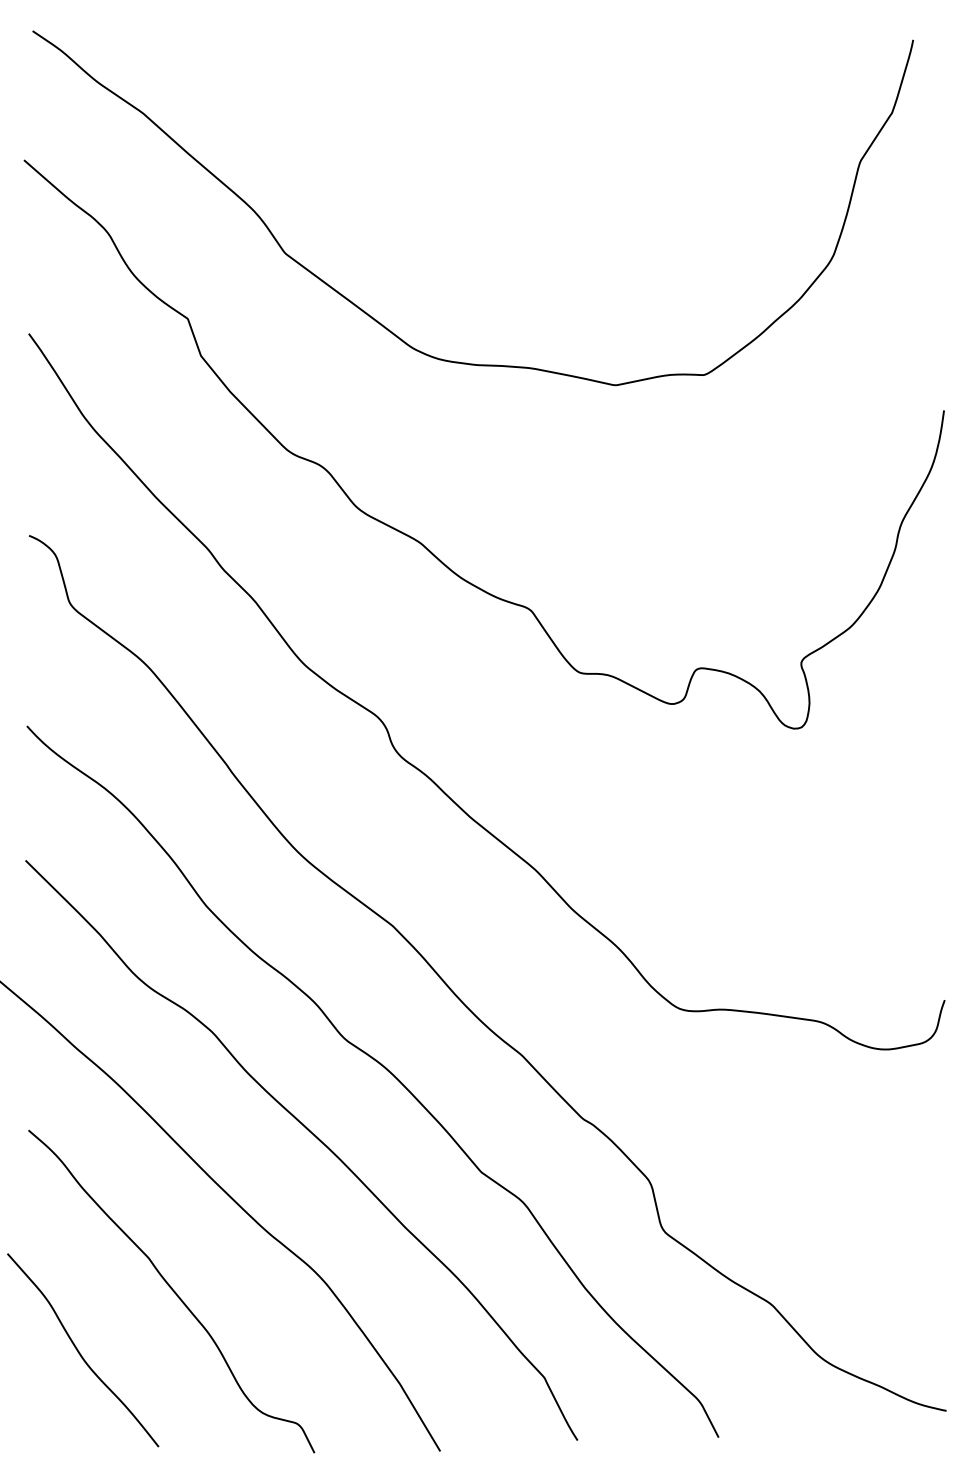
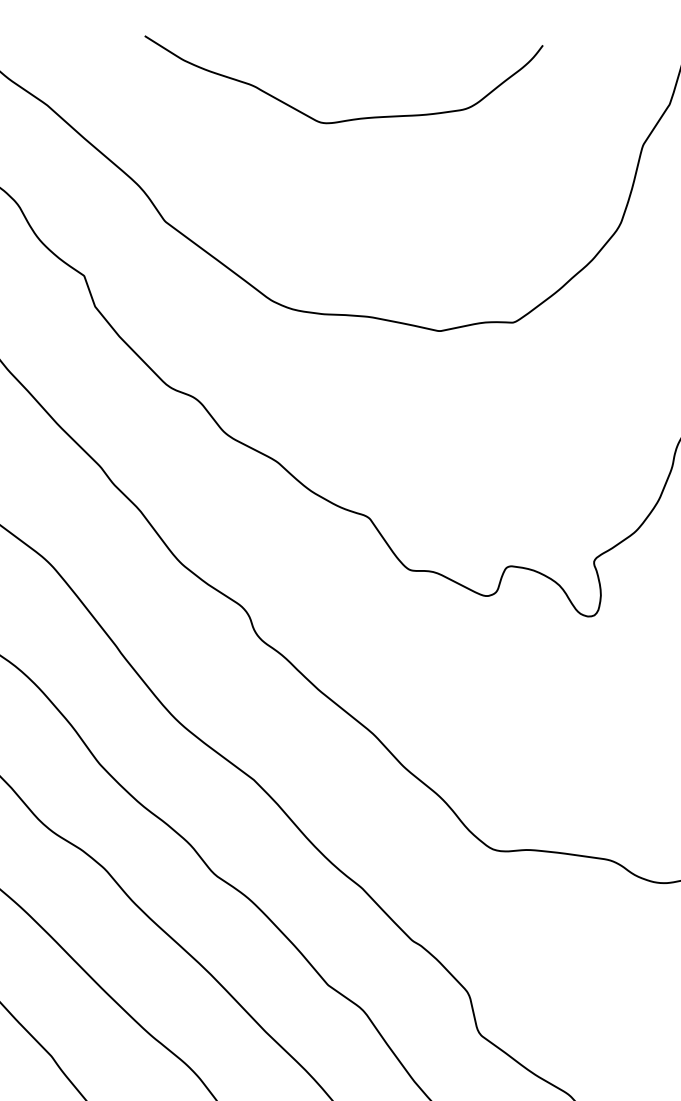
curve: (505, 130) -> (348, 119), added

